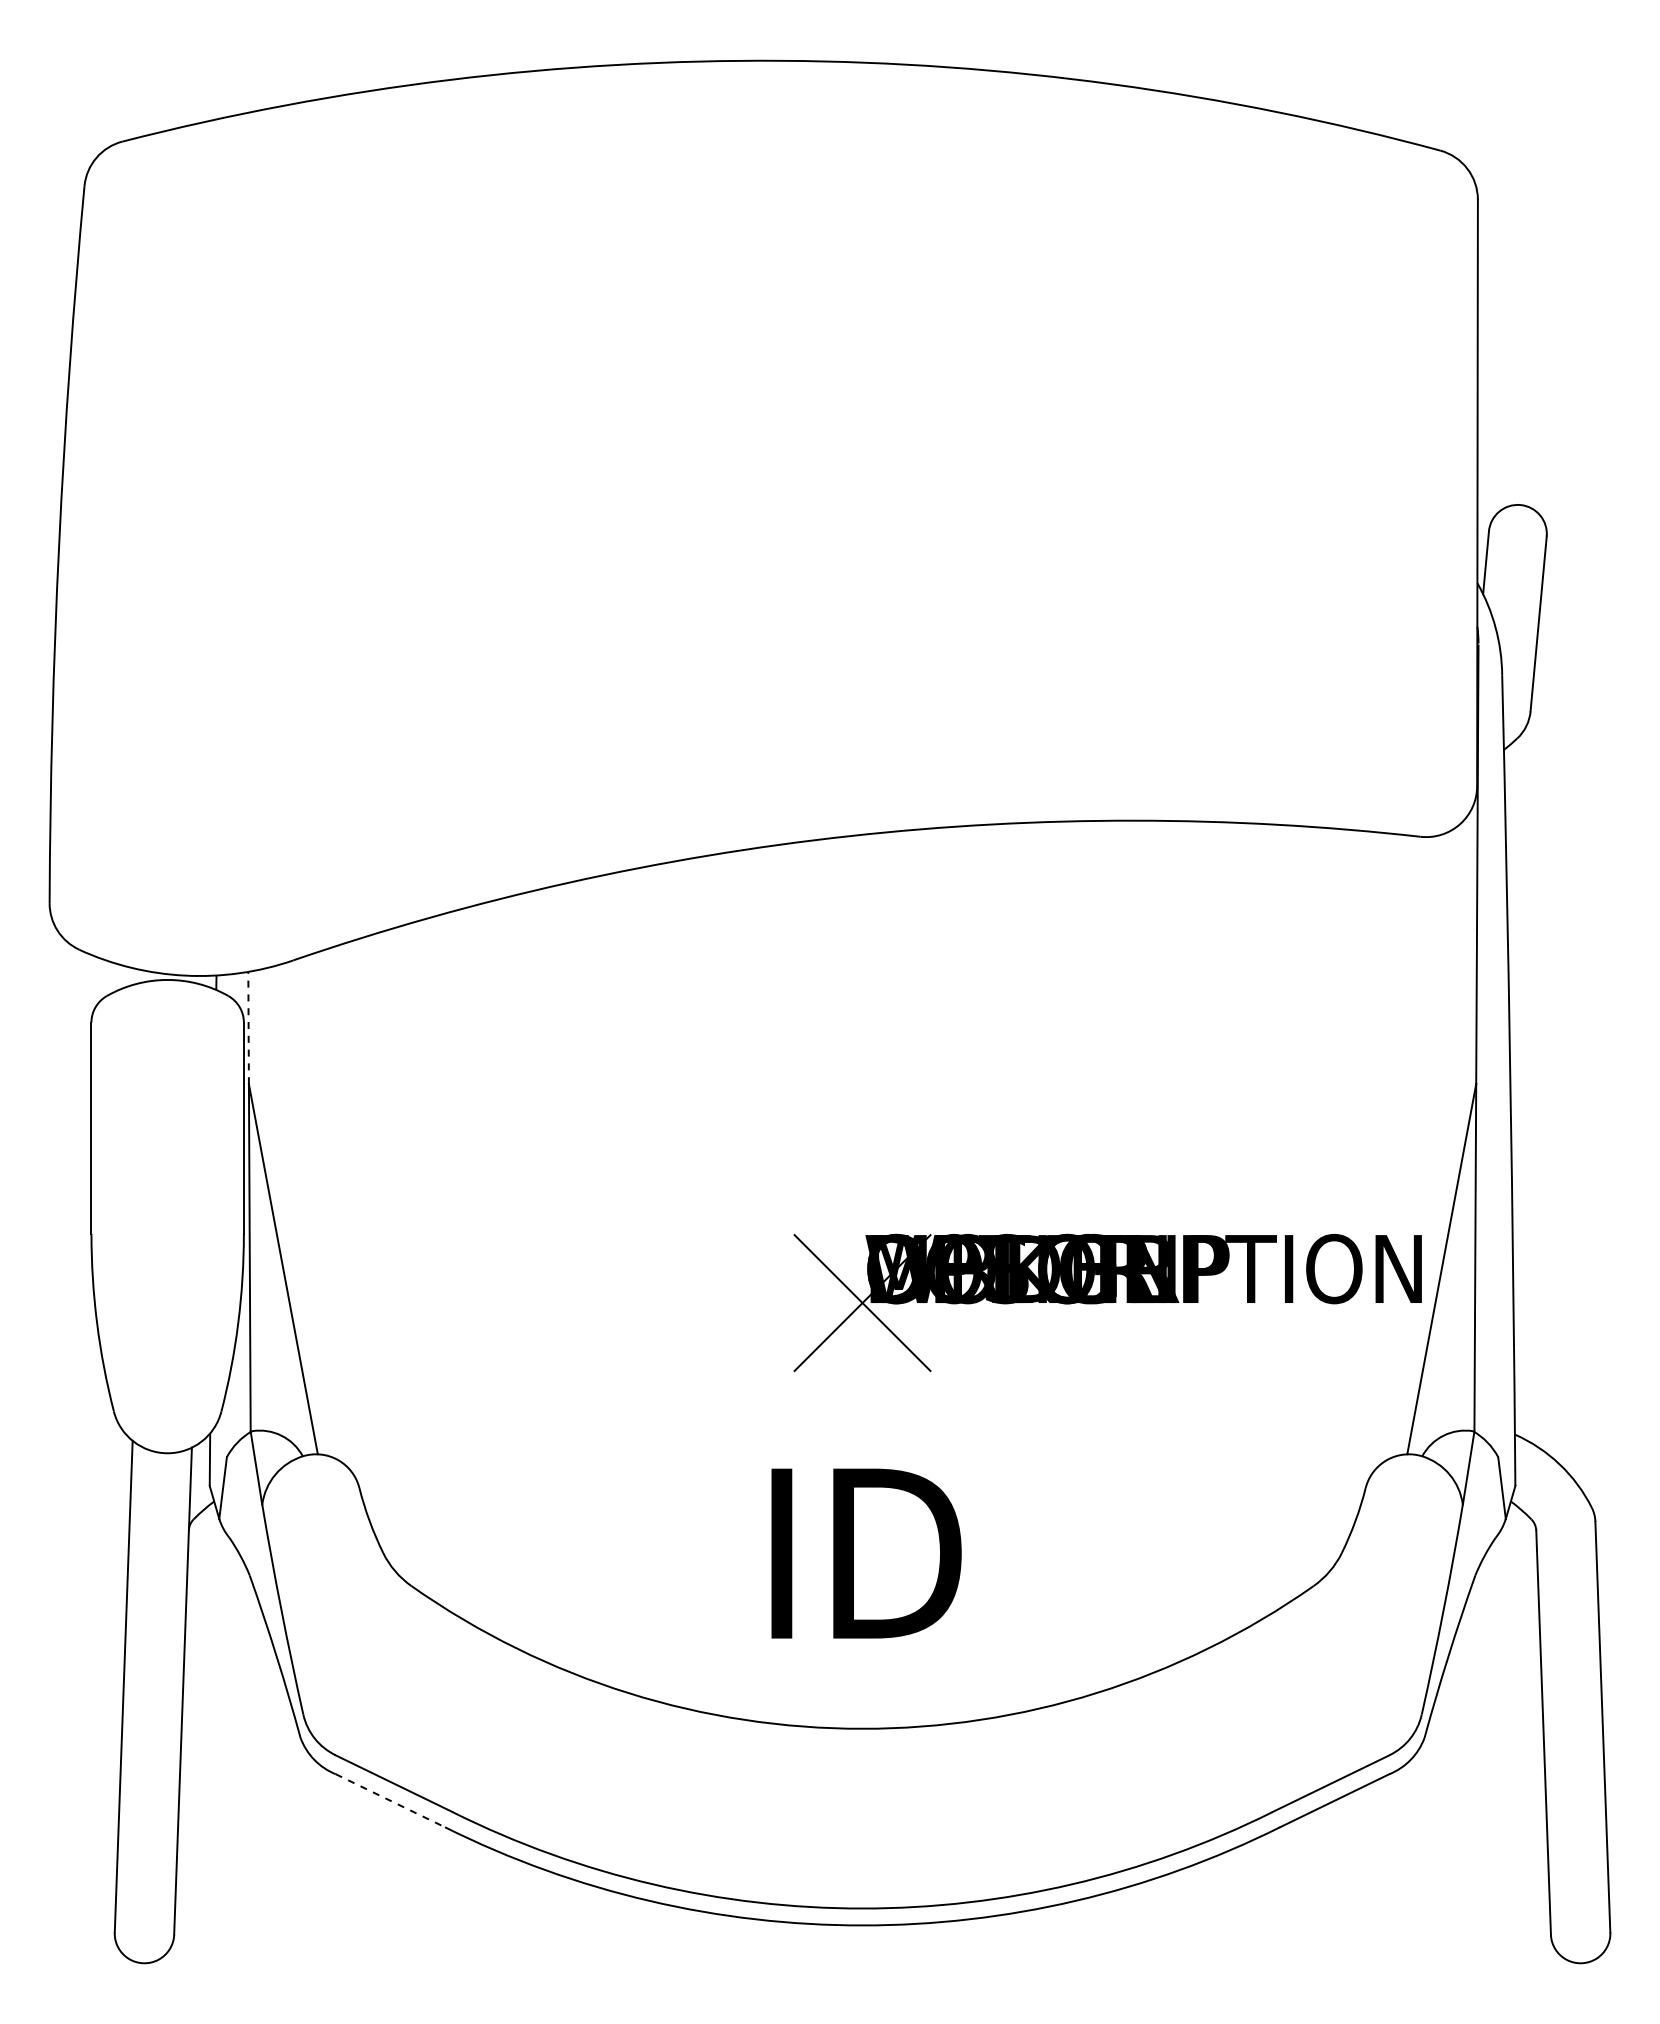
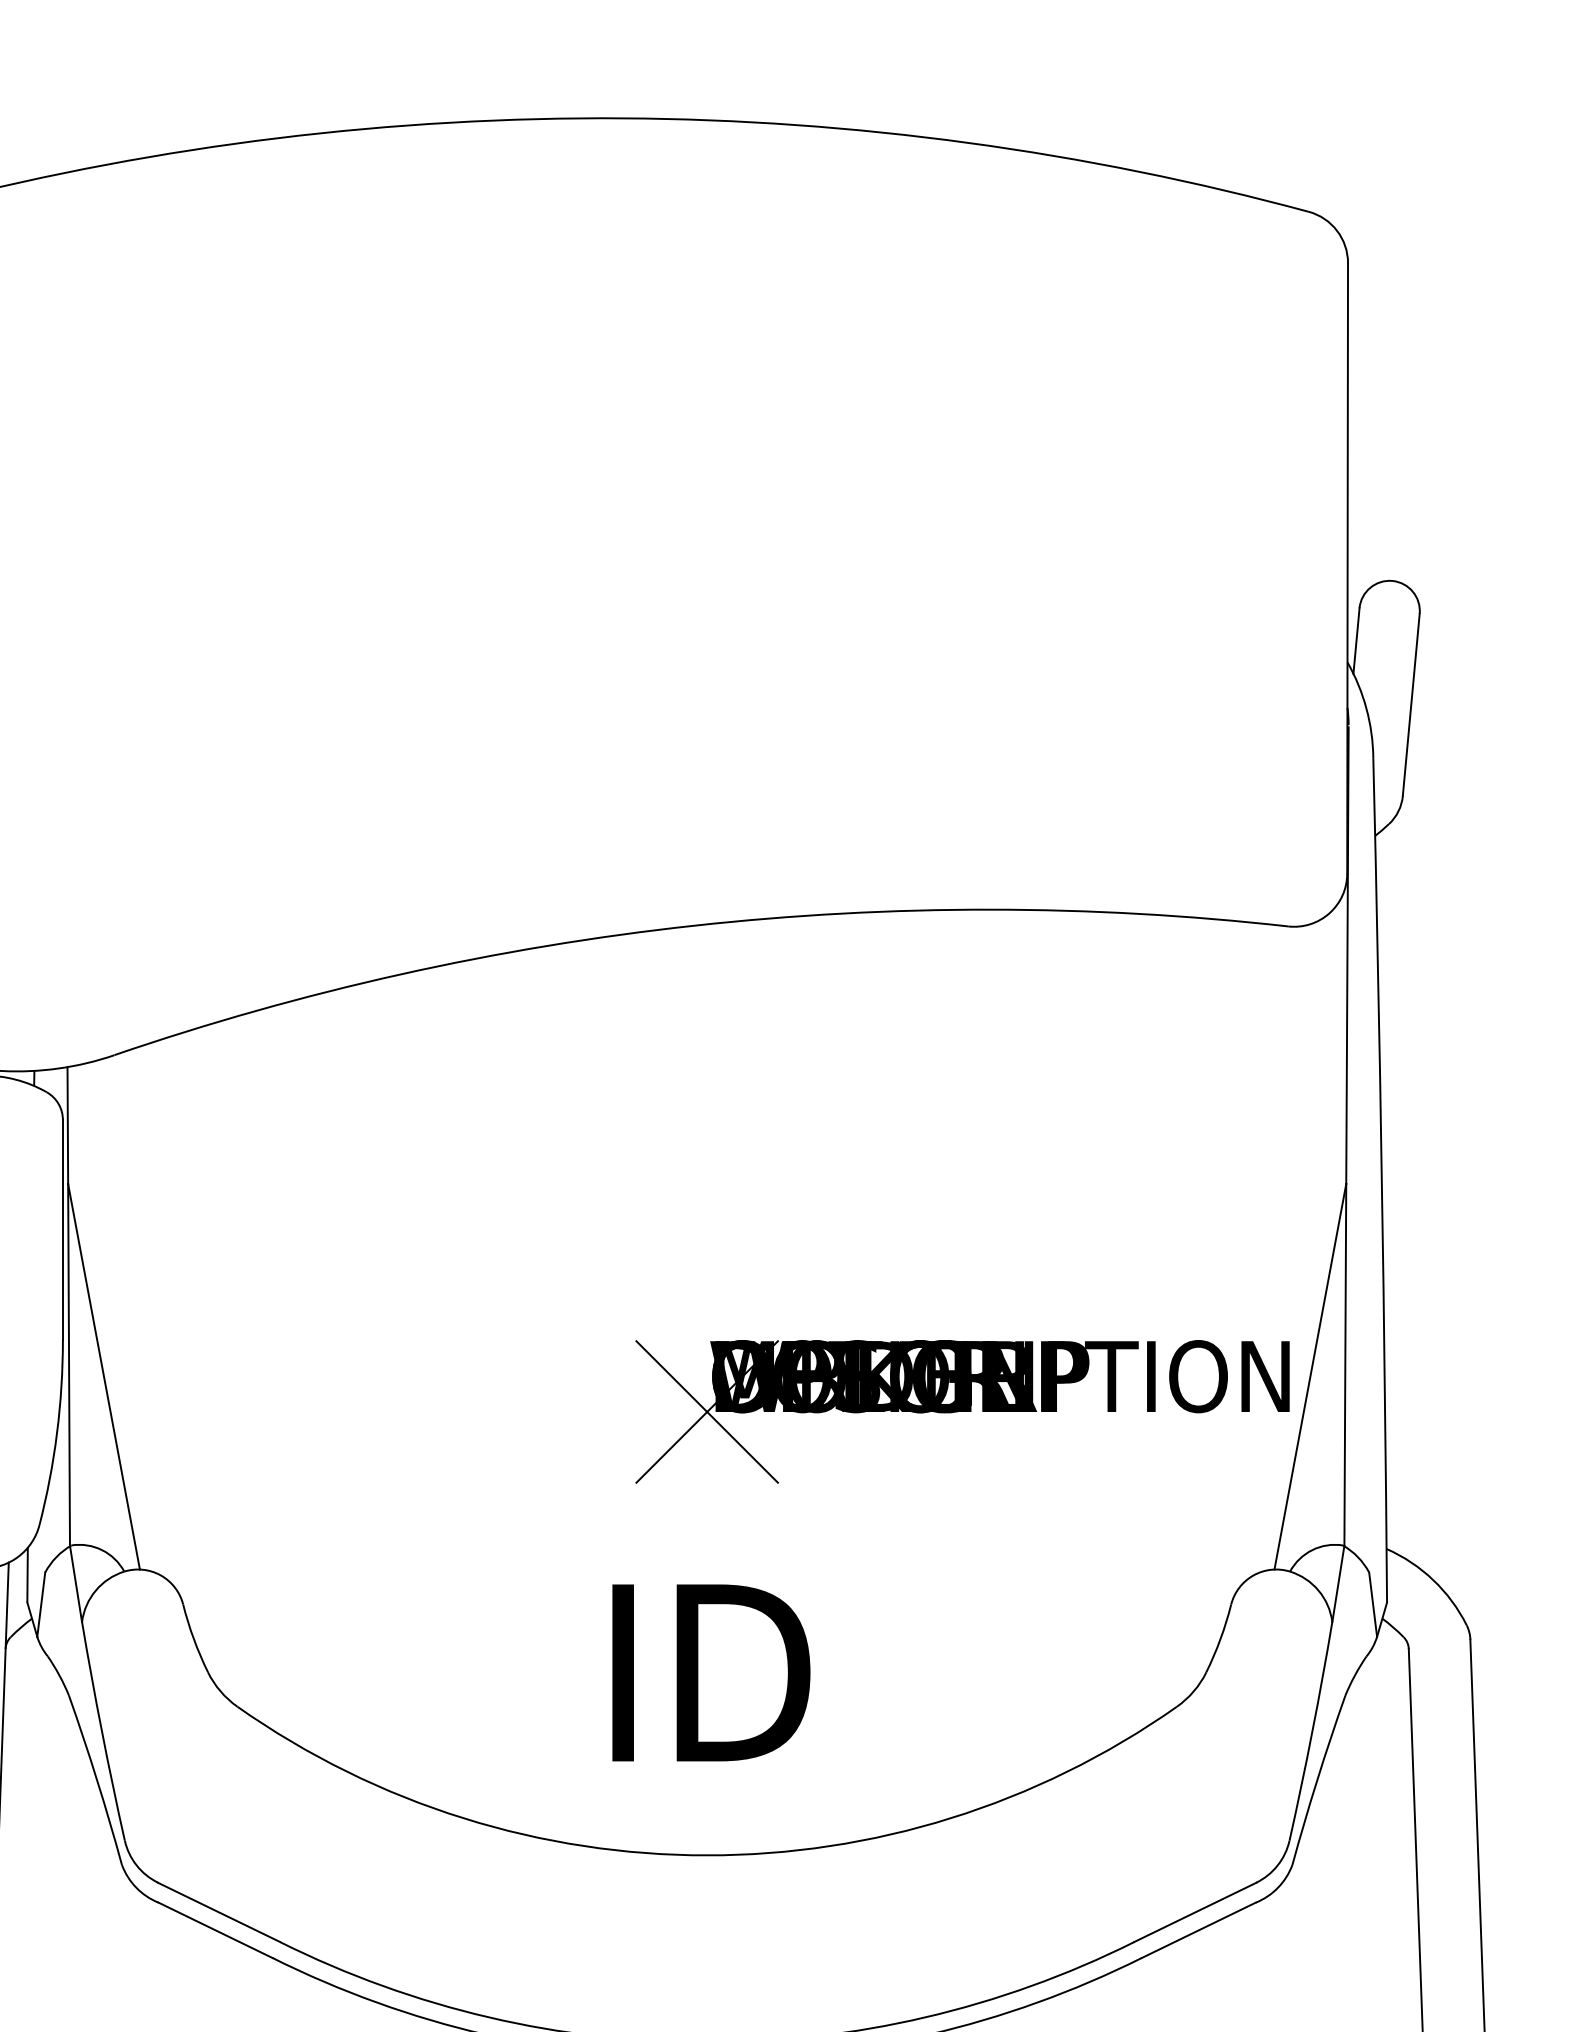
line: (248, 1027) -> (67, 1125), dashed -> solid
line: (390, 1800) -> (215, 1930), dashed -> solid

